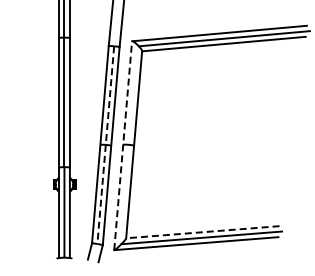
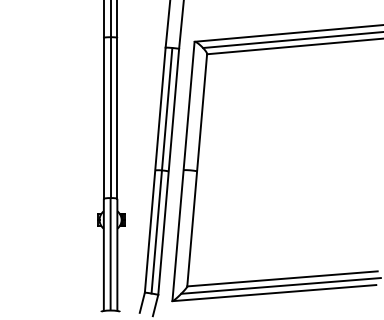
line: (105, 145) -> (161, 171), dashed -> solid
line: (123, 145) -> (183, 171), dashed -> solid
line: (202, 232) -> (282, 279), dashed -> solid

